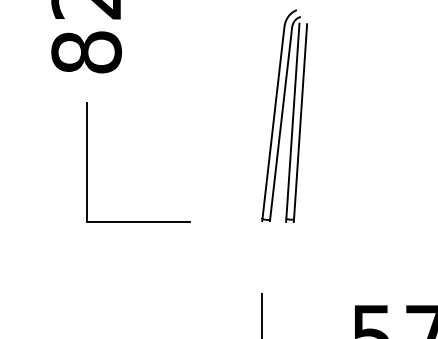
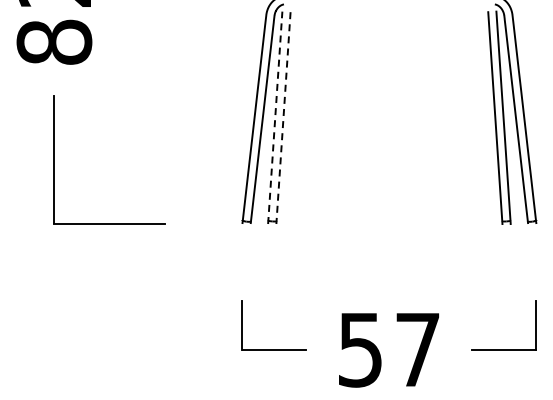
line: (293, 122) -> (275, 117), solid -> dashed
line: (300, 123) -> (283, 118), solid -> dashed

